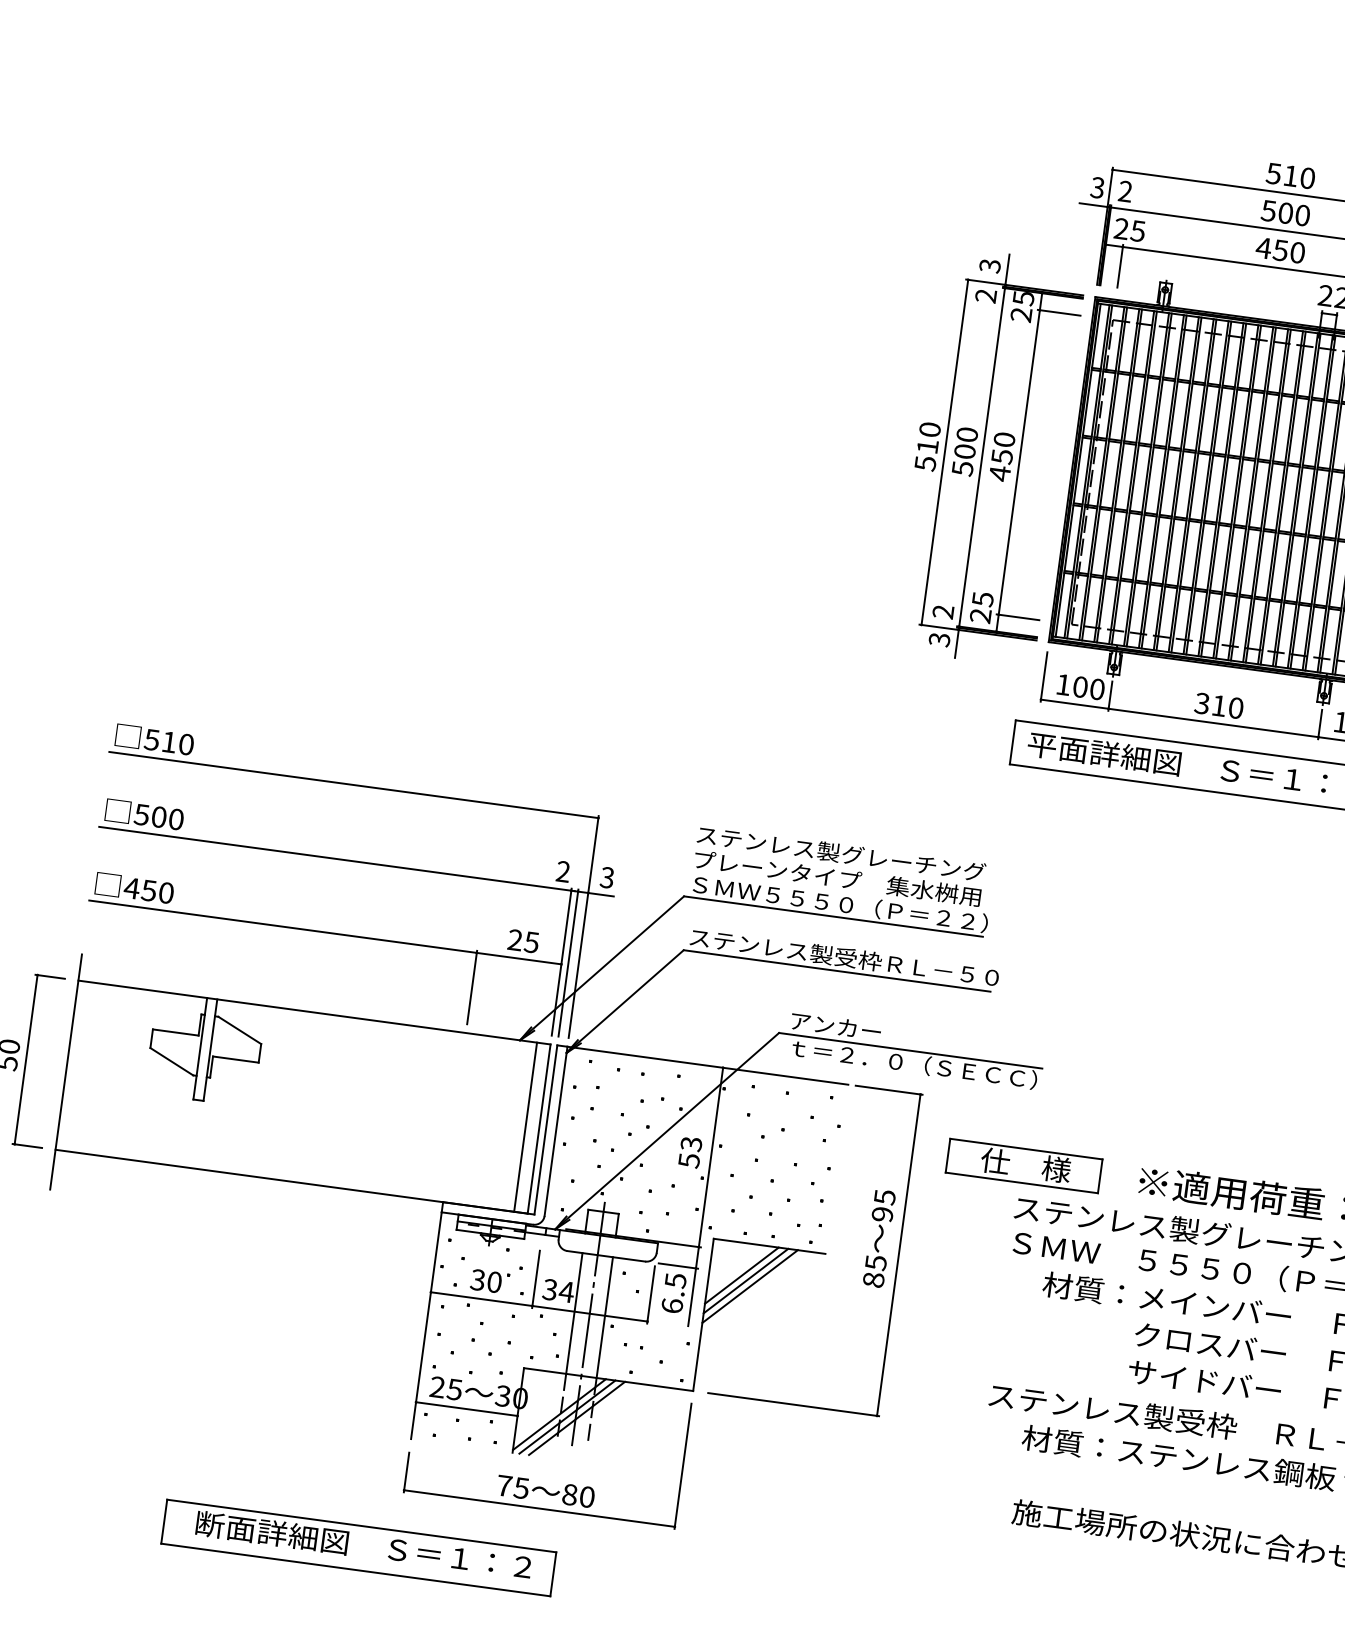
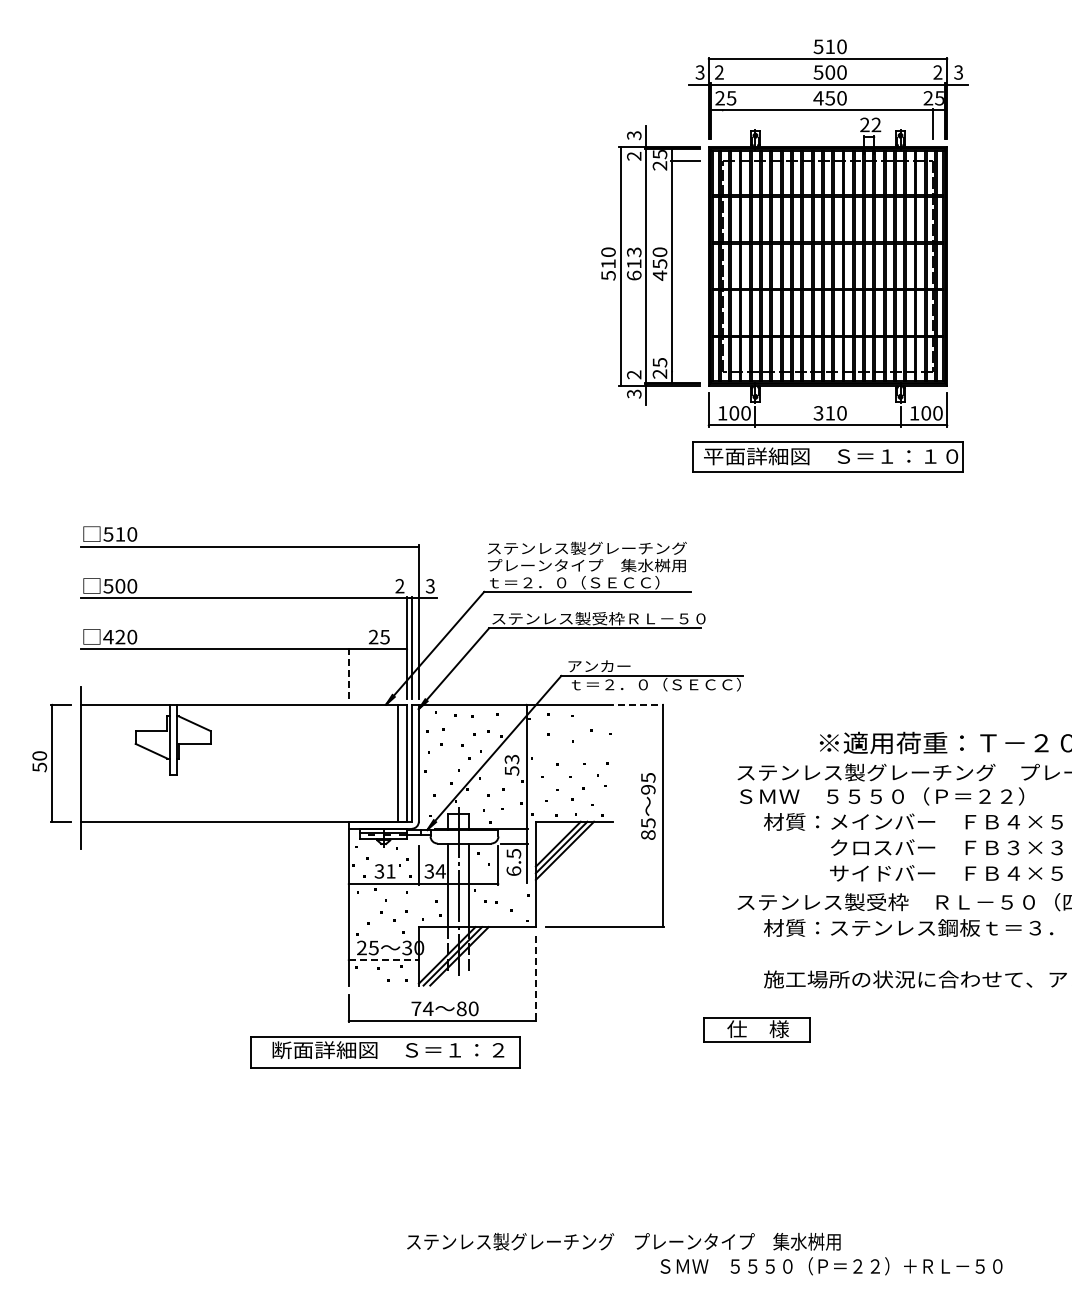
line: (1120, 265) -> (722, 123), removed
text: (965, 451) -> (634, 263), 500 -> 613
line: (1018, 617) -> (685, 371), removed
text: (149, 889) -> (120, 636), 450 -> 420
text: (840, 903) -> (591, 582), ＳＭＷ５５５０（Ｐ＝２２） -> ｔ＝２．０（ＳＥＣＣ）
line: (472, 986) -> (348, 672), solid -> dashed
line: (889, 1089) -> (641, 704), solid -> dashed
part: (1023, 1165) -> (756, 1029), moved
text: (493, 1282) -> (390, 871), 30 -> 31
line: (467, 1409) -> (384, 960), solid -> dashed
line: (682, 1466) -> (535, 979), solid -> dashed
text: (520, 1487) -> (427, 1008), 75 -> 74
part: (359, 1548) -> (385, 1052), moved

